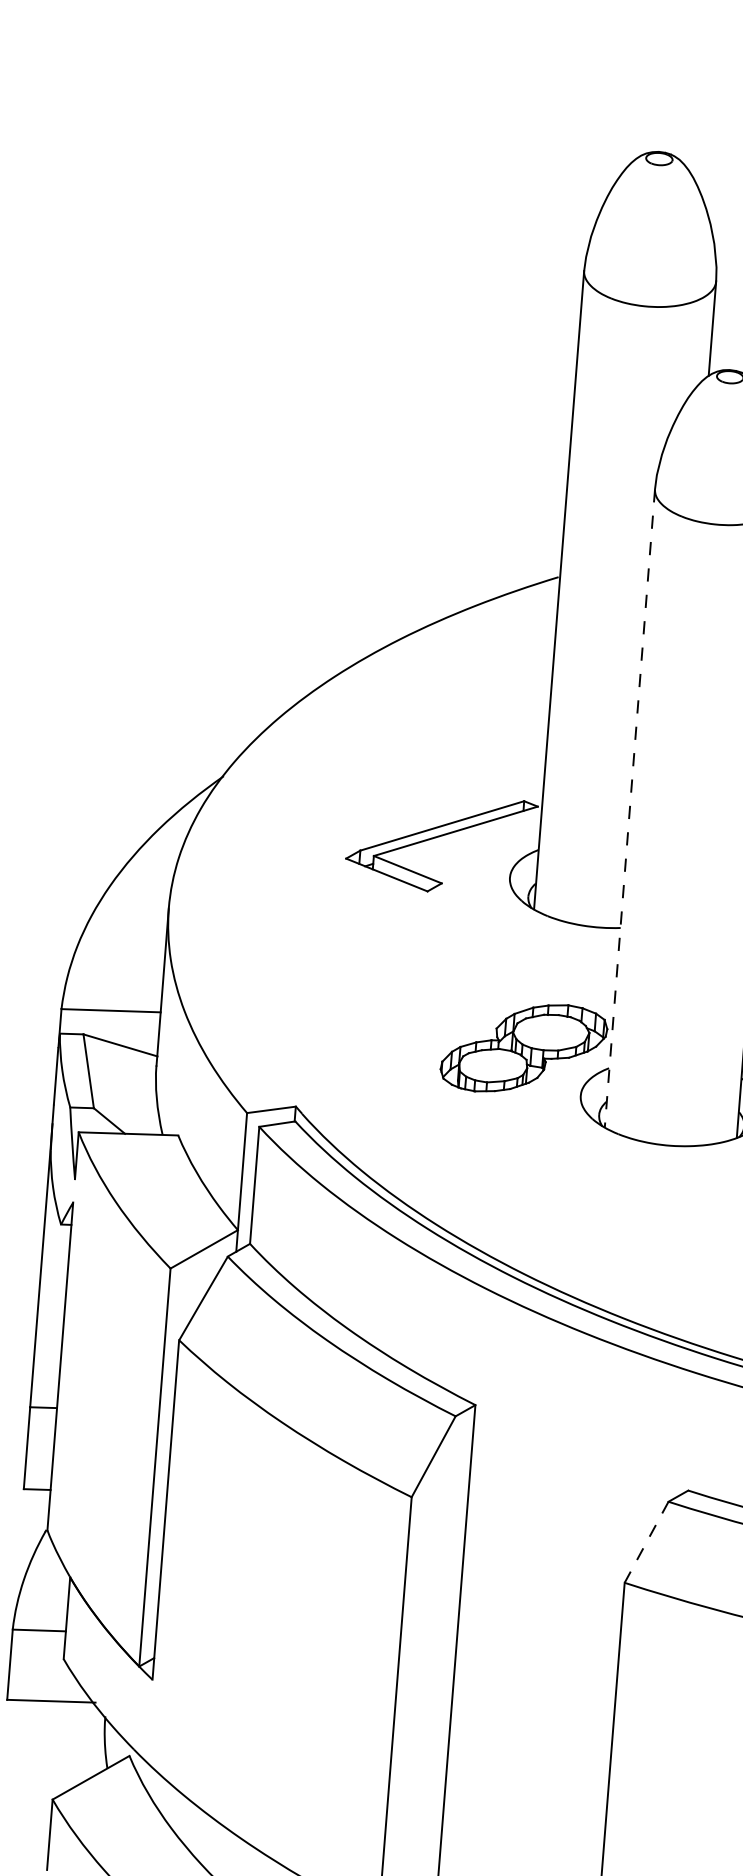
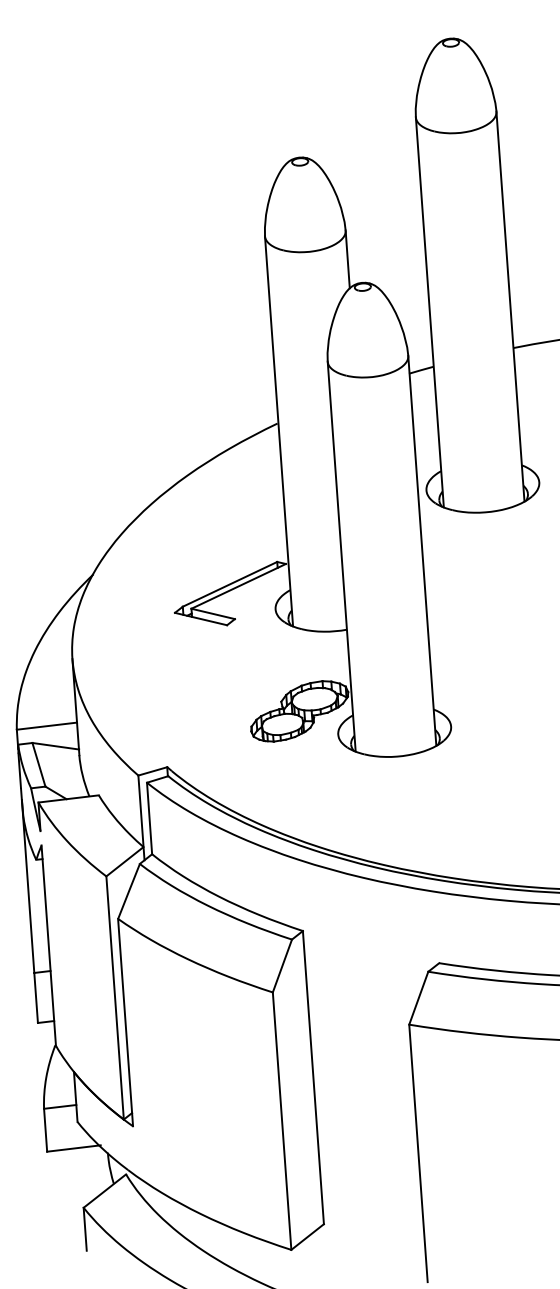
line: (629, 809) -> (341, 557), dashed -> solid
line: (646, 1542) -> (418, 998), dashed -> solid

